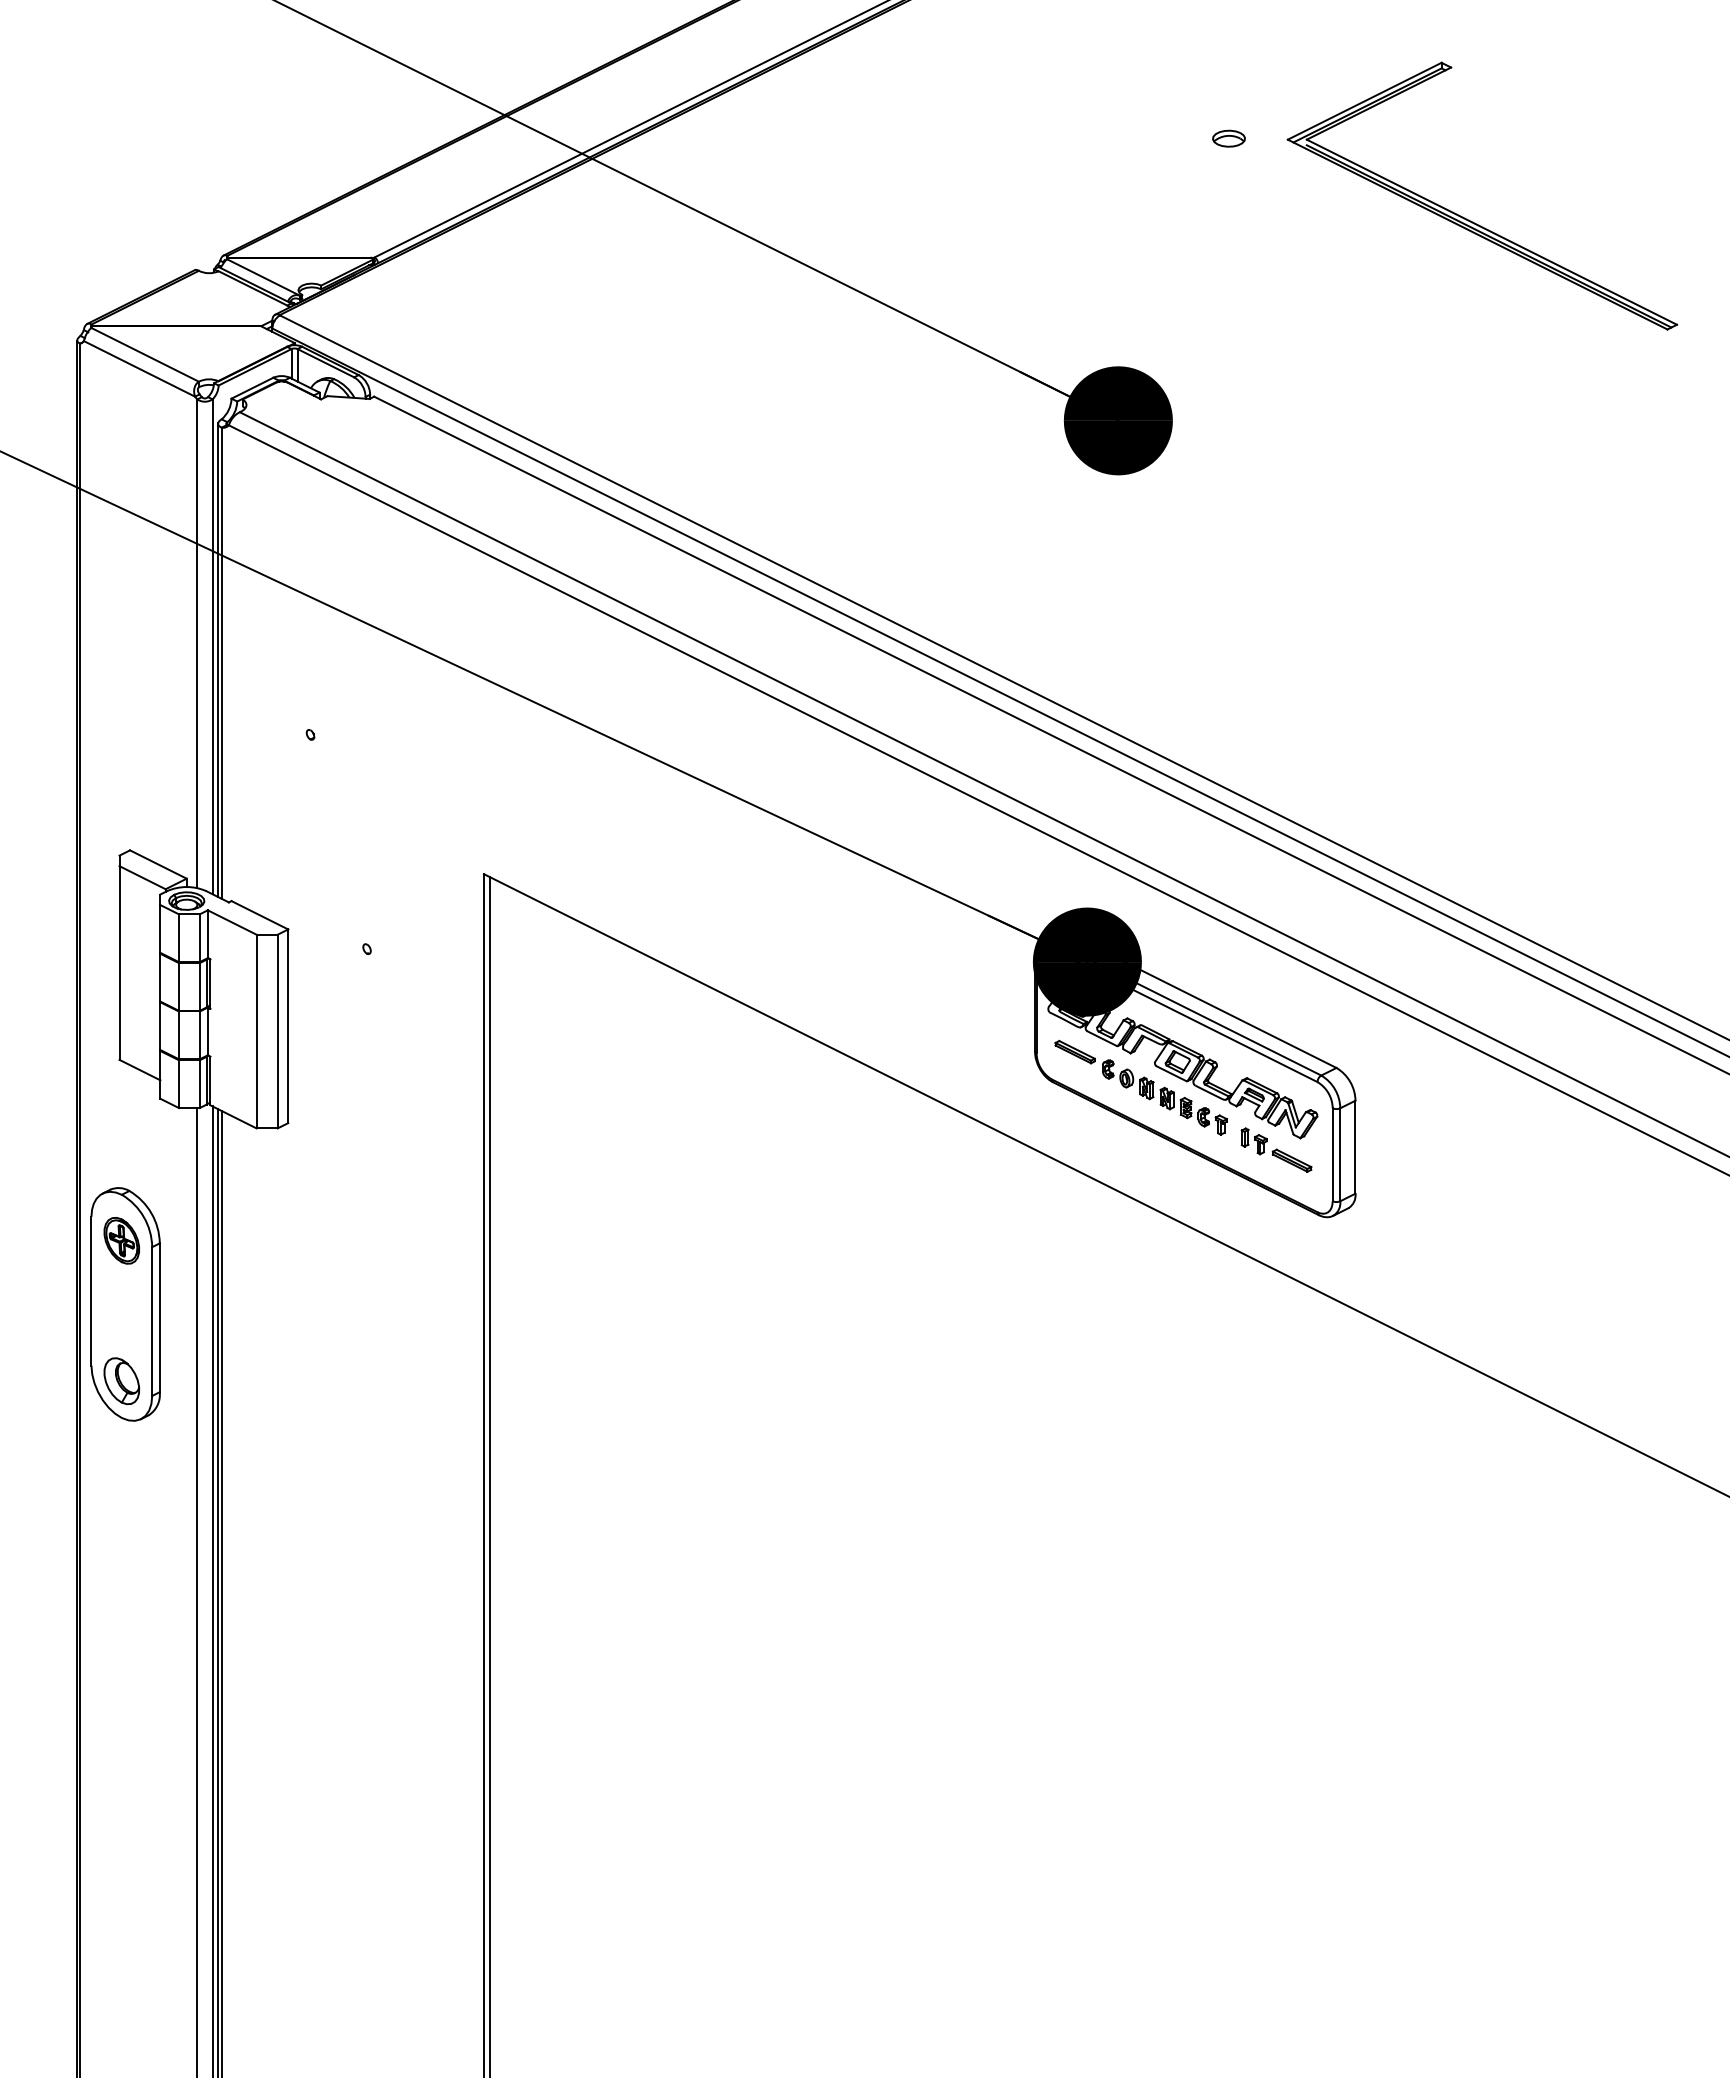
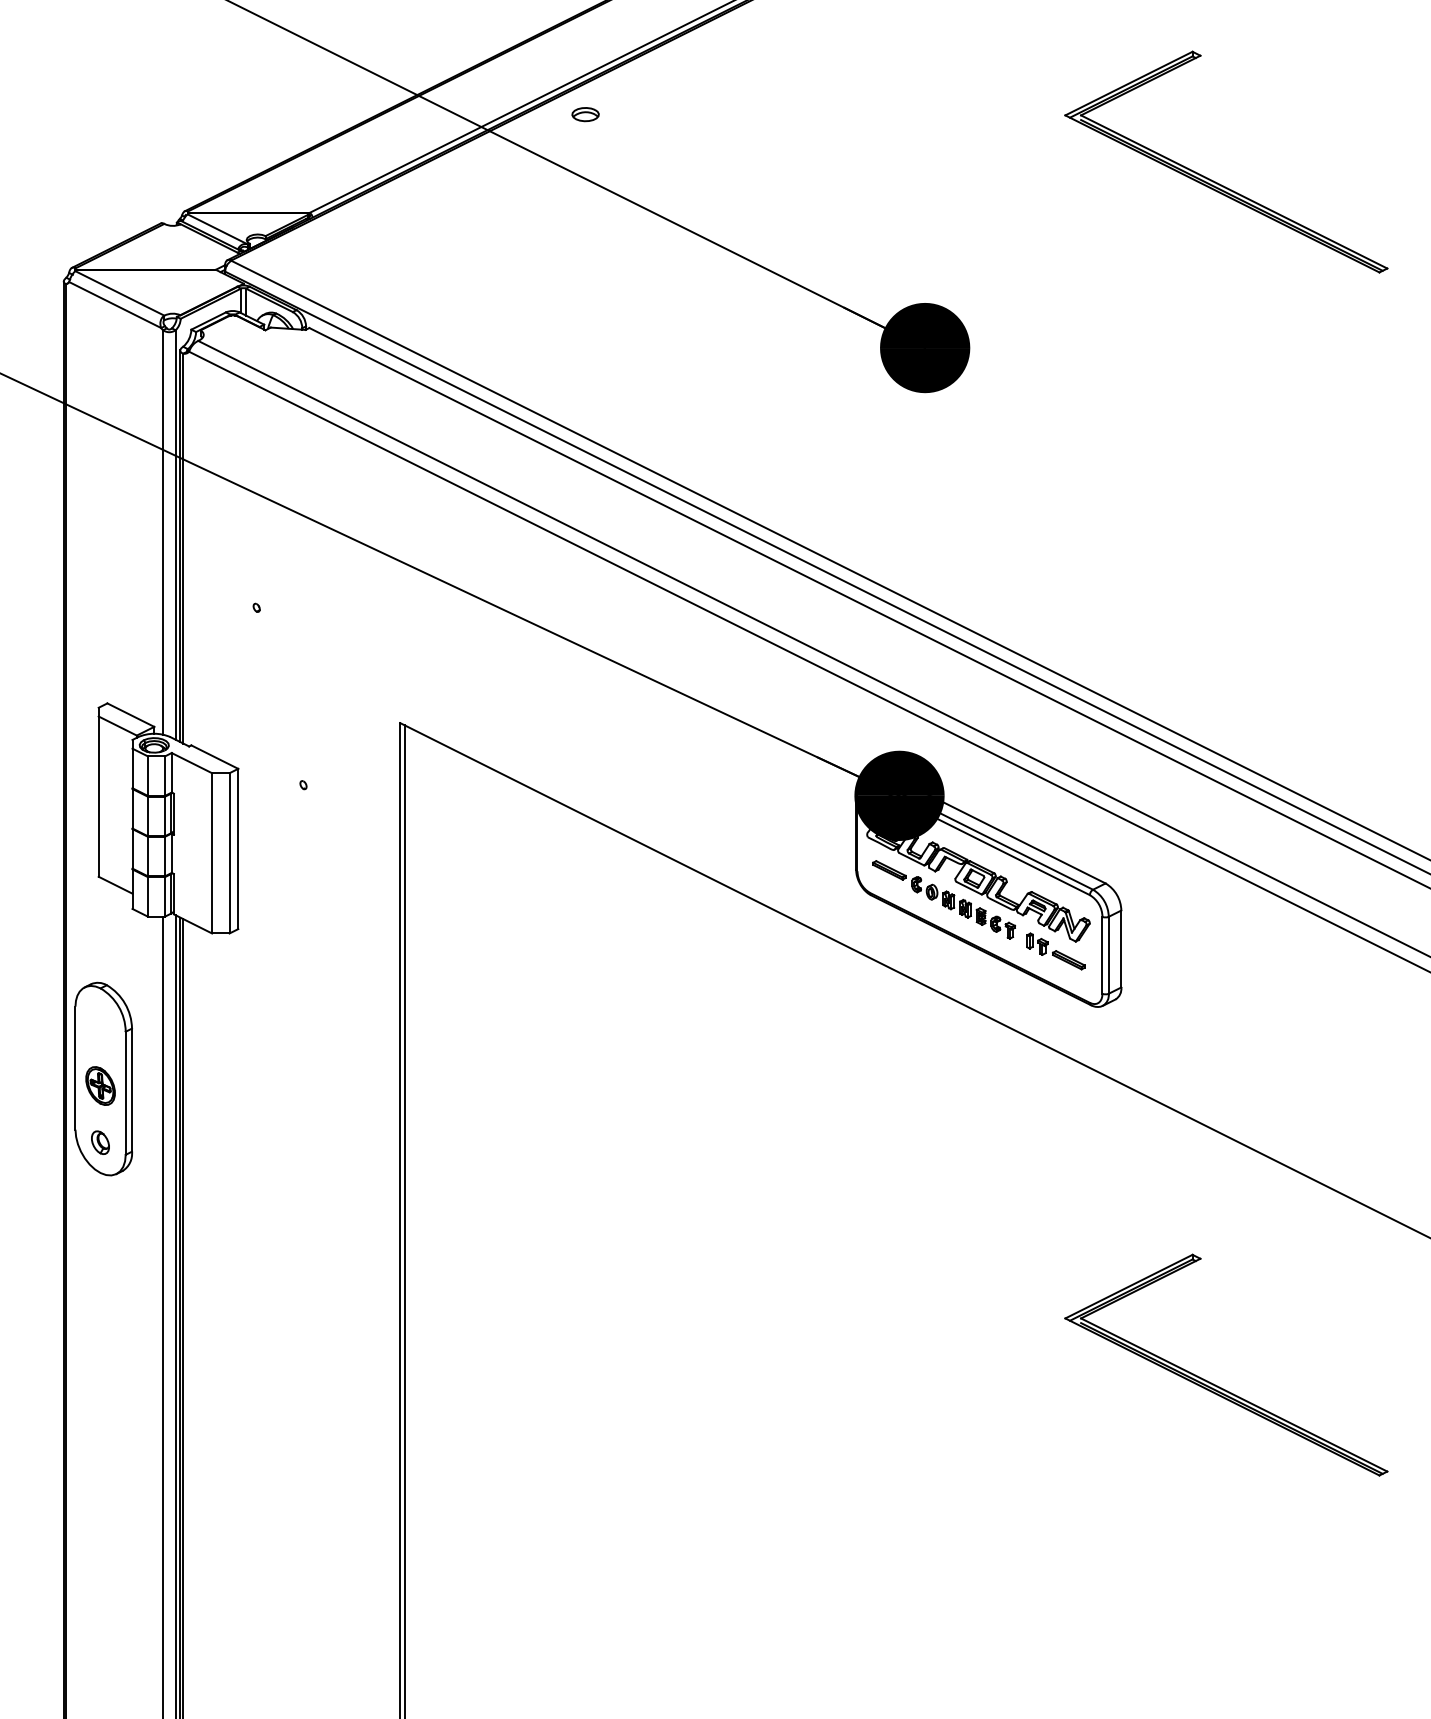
part: (1228, 138) -> (585, 114), moved
part: (121, 1240) -> (100, 1085), moved
part: (121, 1381) -> (100, 1142), size x0.6
part: (1470, 1674) -> (1216, 1385), added

